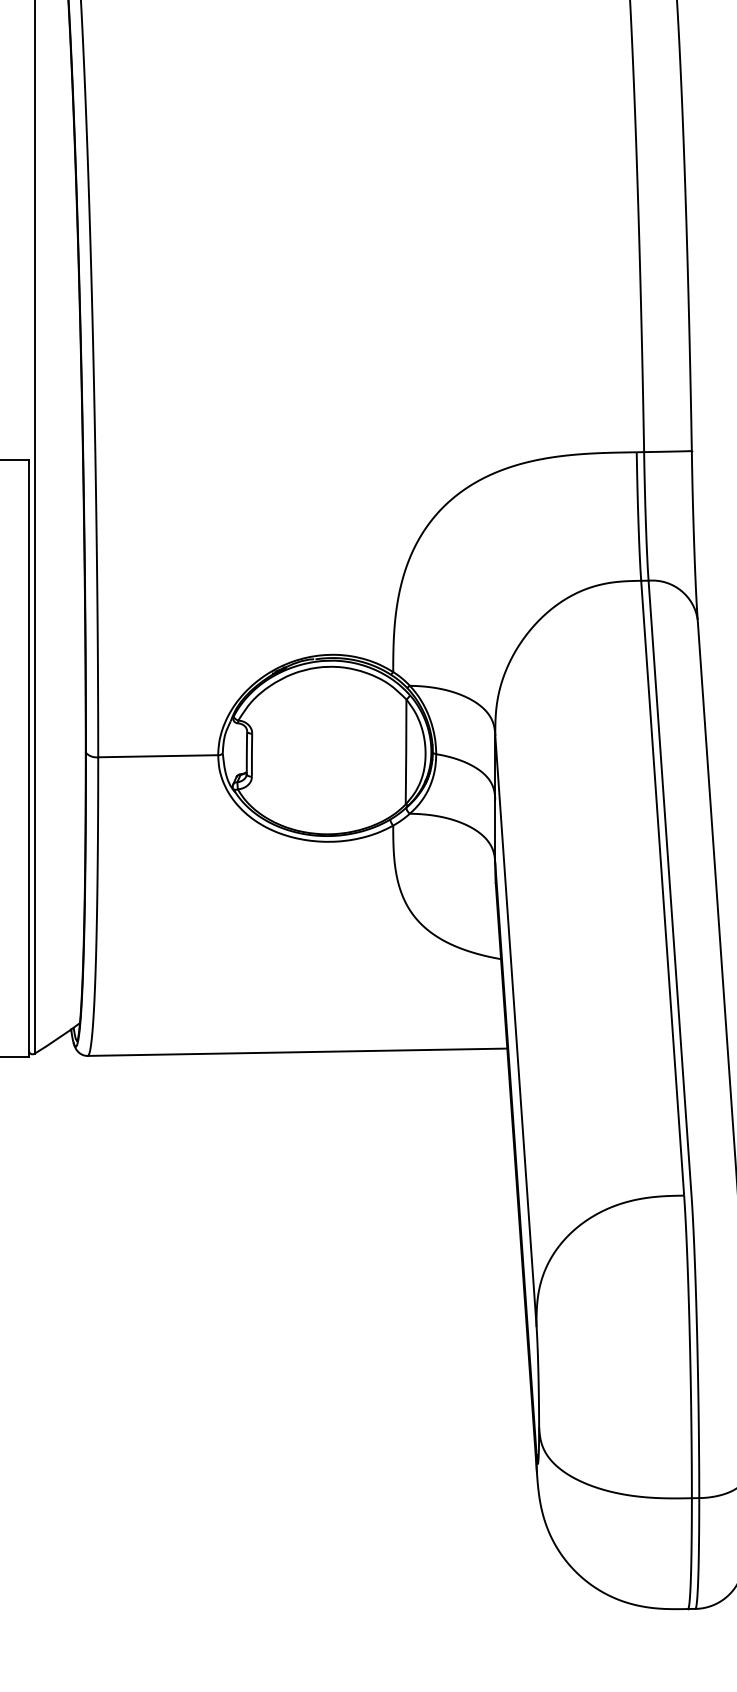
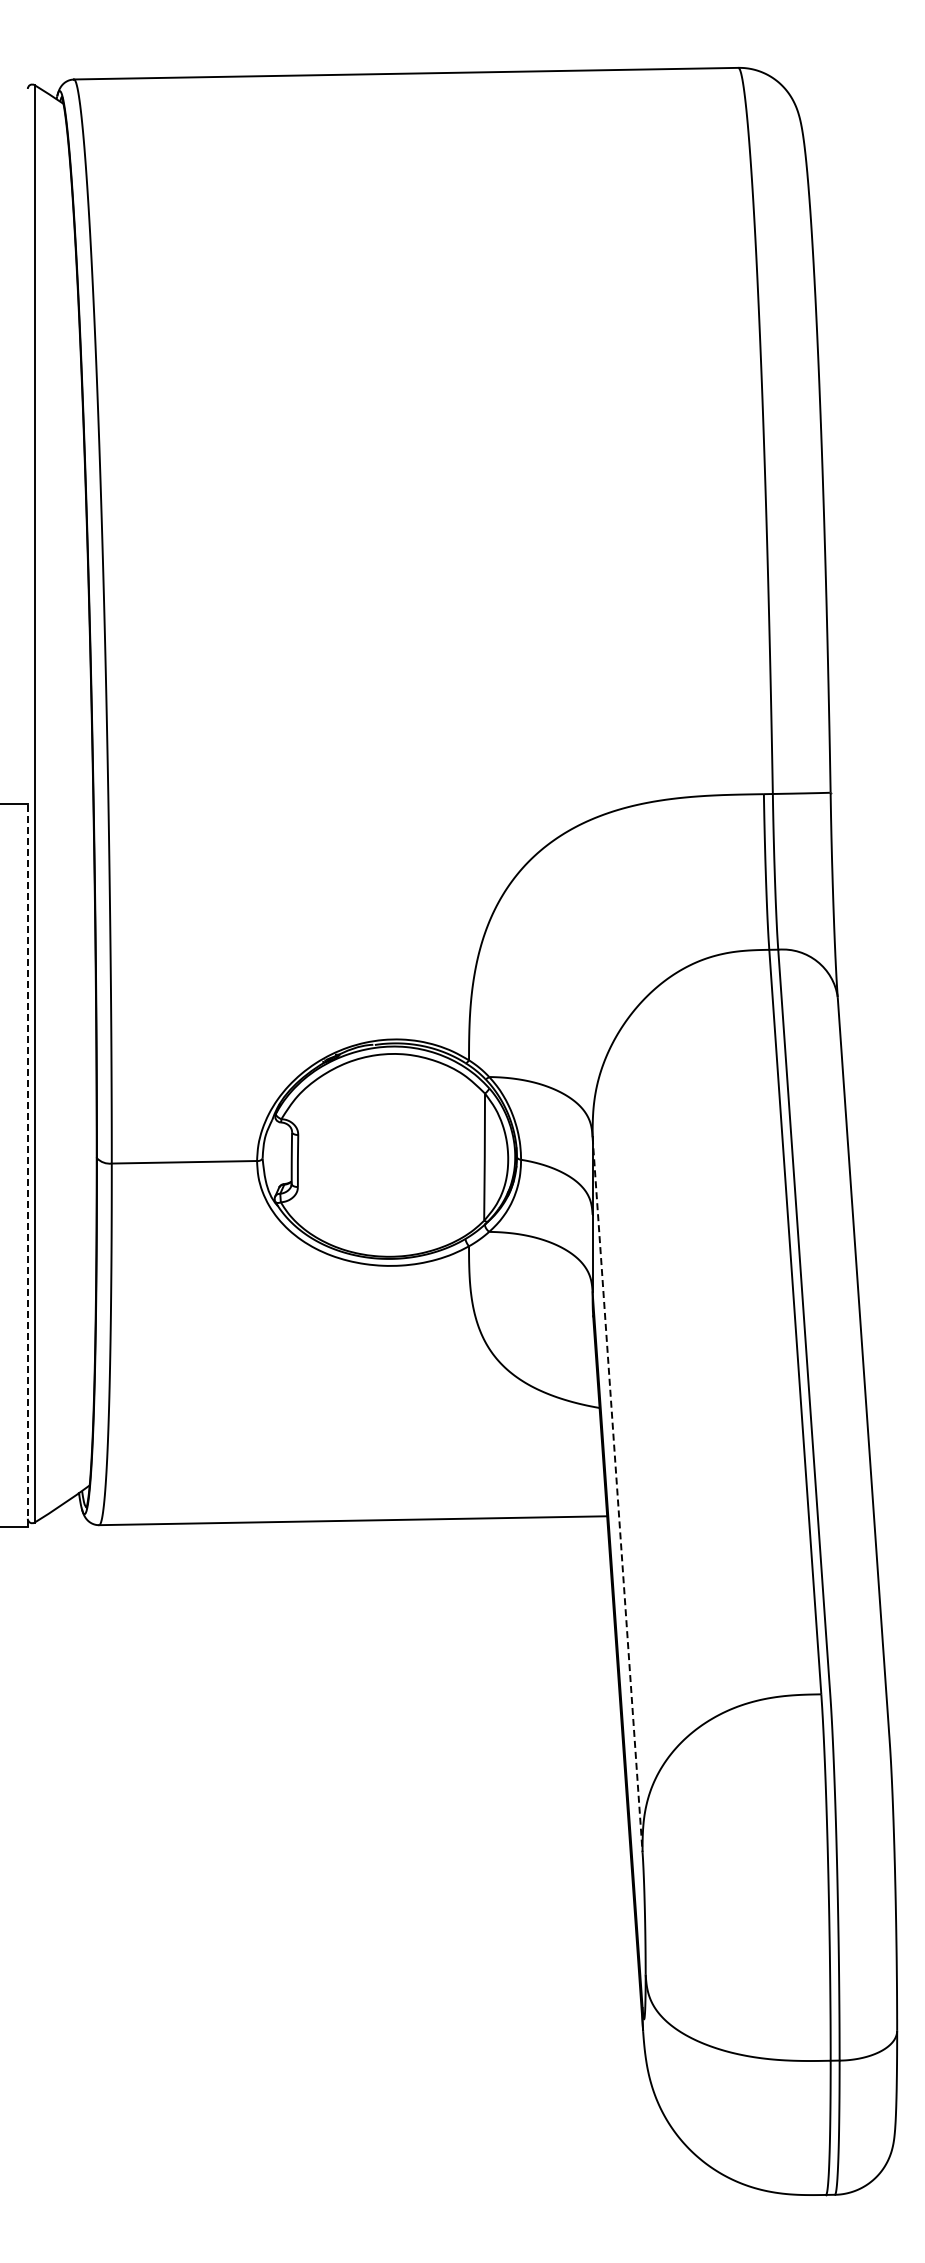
line: (28, 758) -> (27, 1164), solid -> dashed
line: (515, 1031) -> (617, 1495), solid -> dashed

